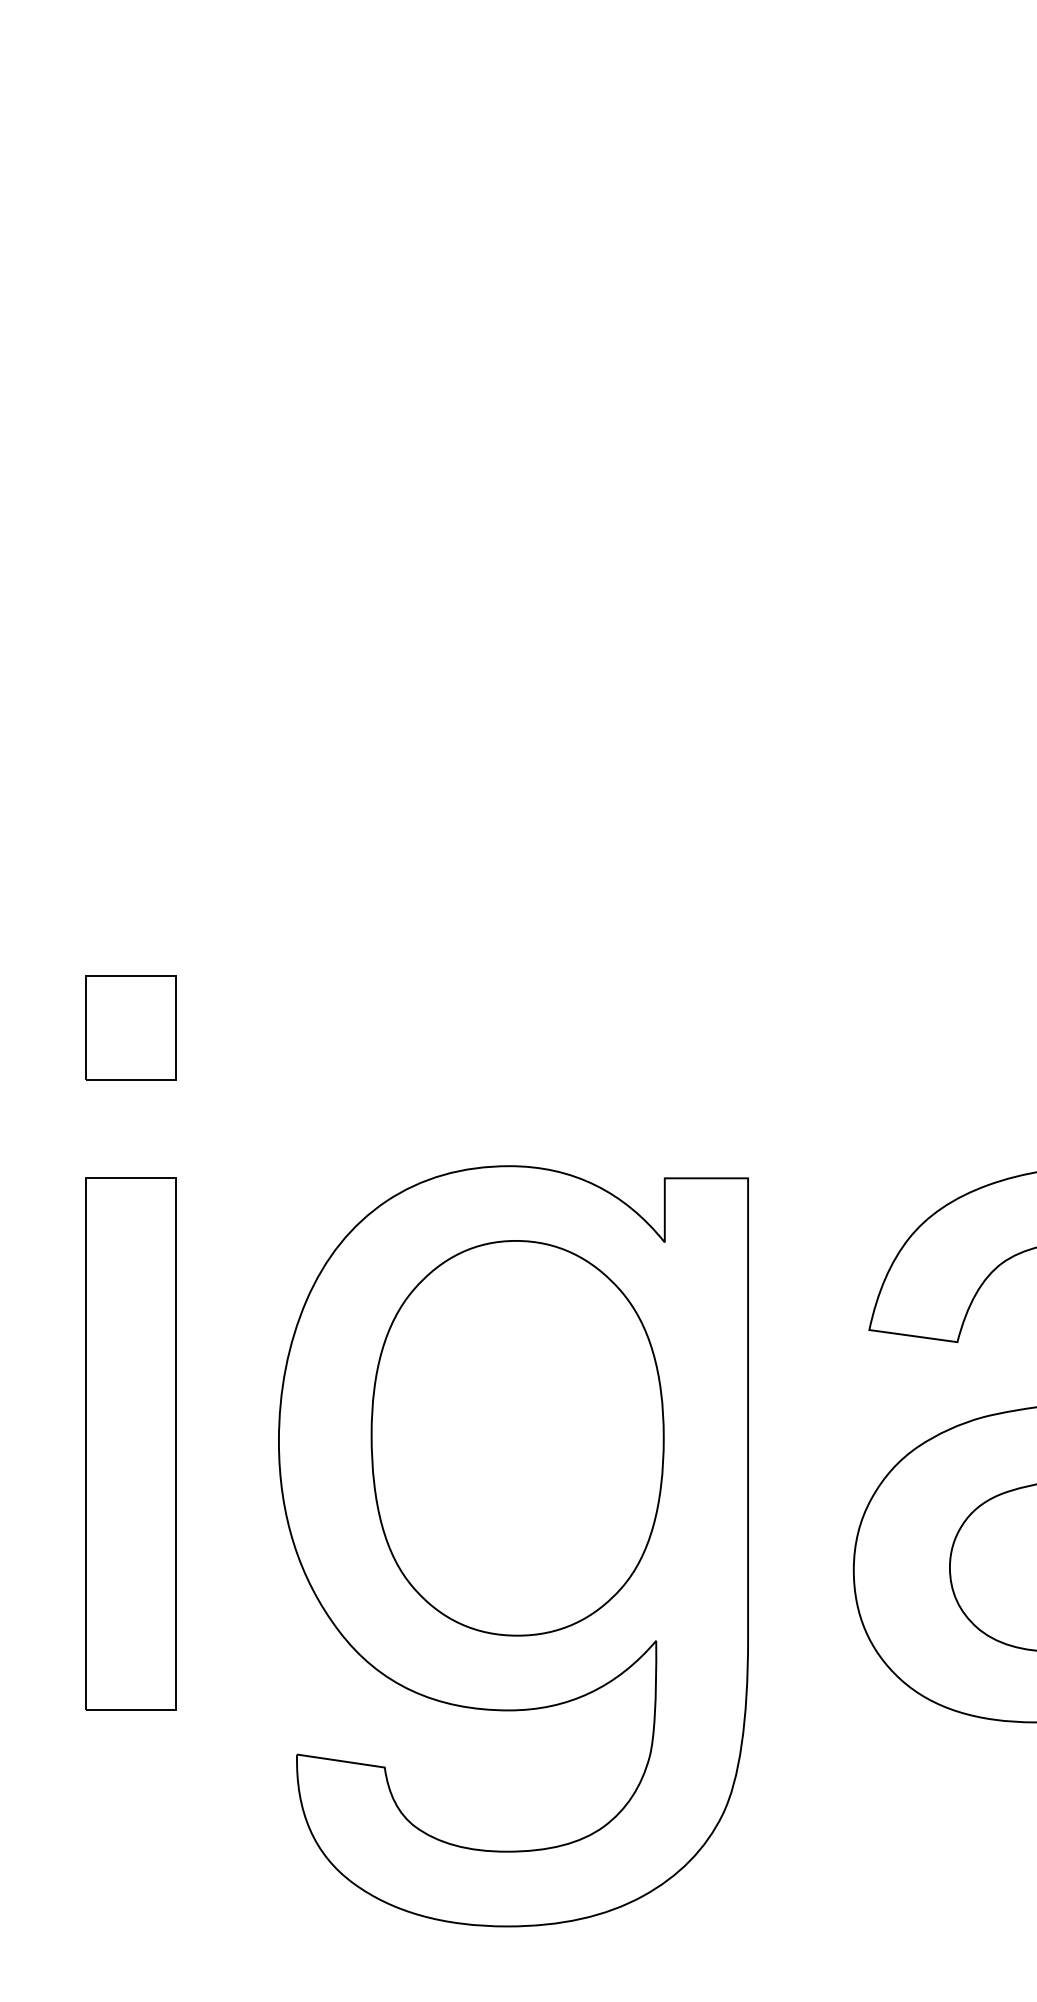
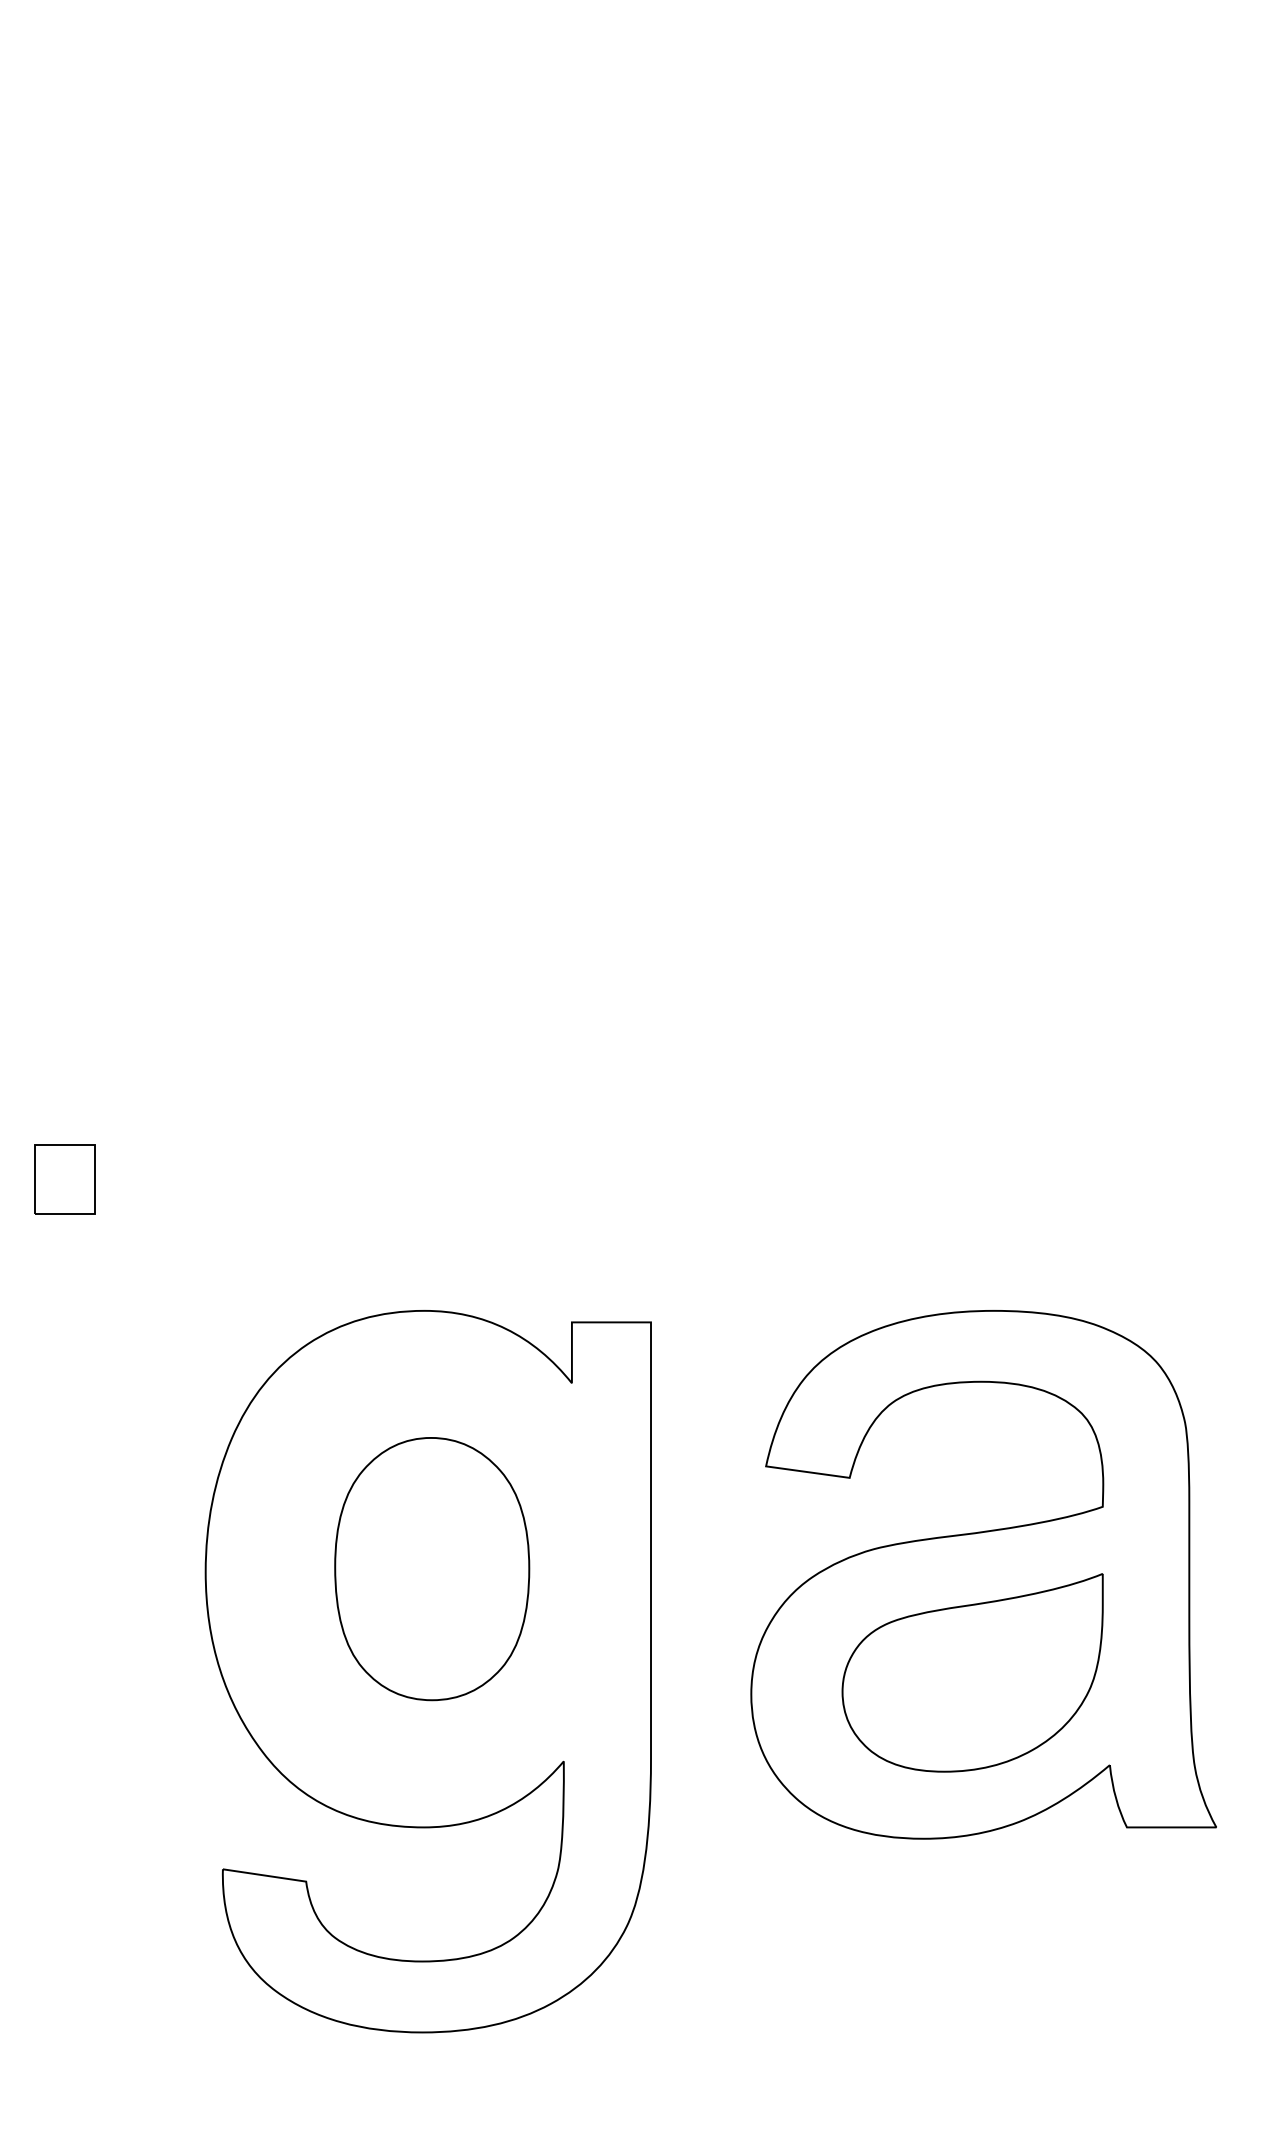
part: (131, 1027) -> (65, 1179), size x0.7
part: (516, 1437) -> (431, 1568), size x0.7
part: (131, 1443) -> (65, 1574), removed

